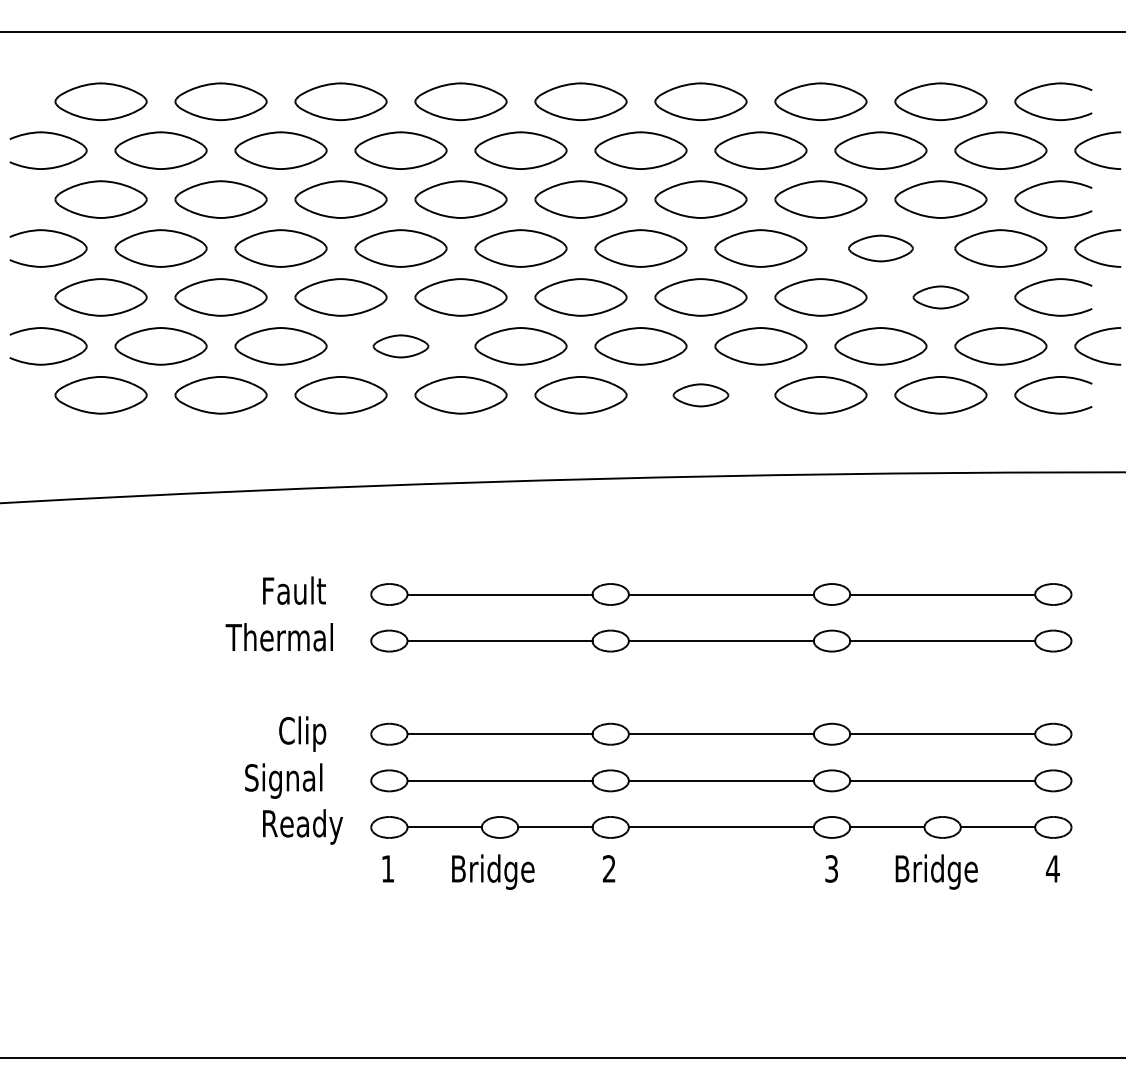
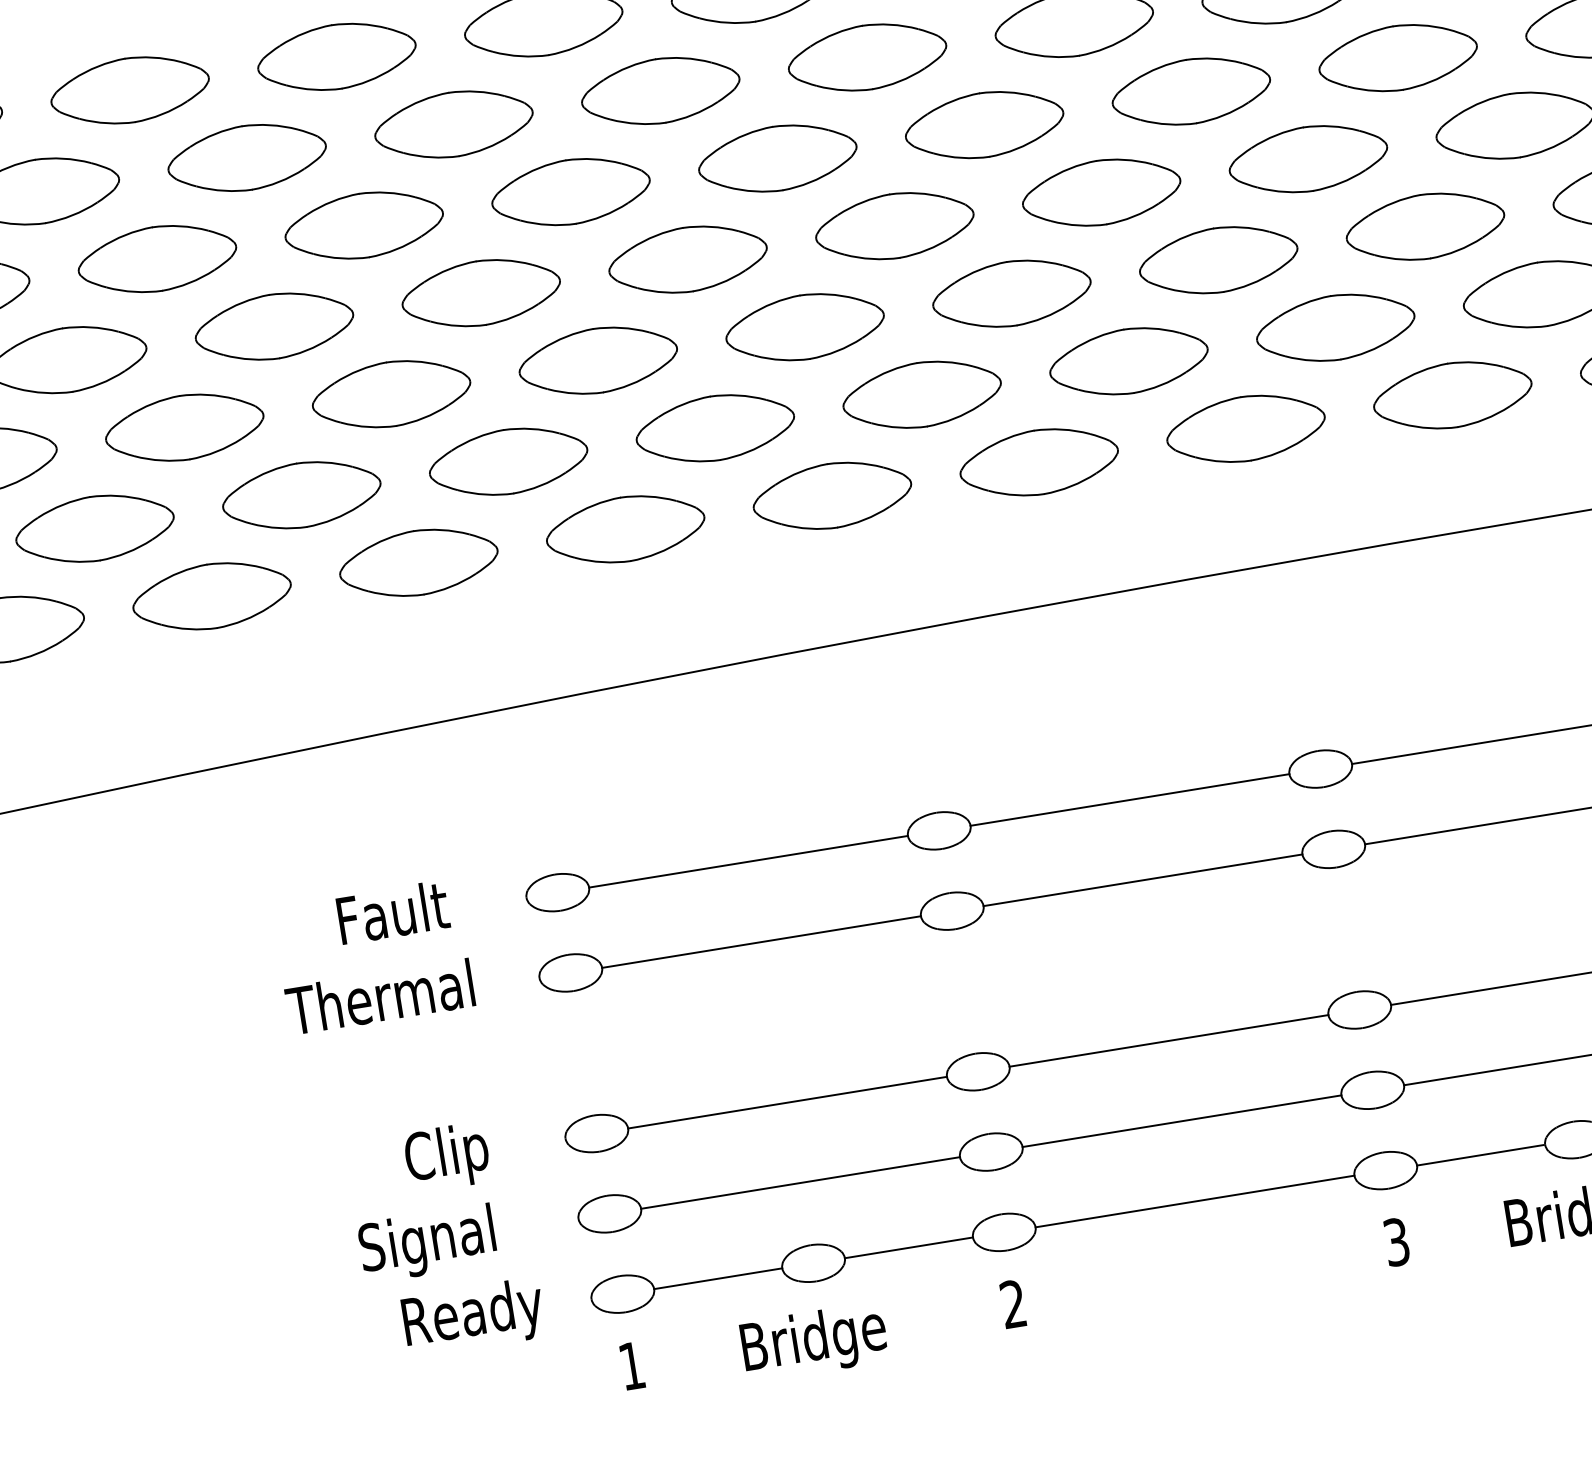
part: (880, 248) -> (1307, 159), size x1.43
part: (940, 297) -> (1424, 226), size x1.67
part: (400, 346) -> (507, 462), size x1.67
part: (700, 395) -> (1038, 462), size x1.67

